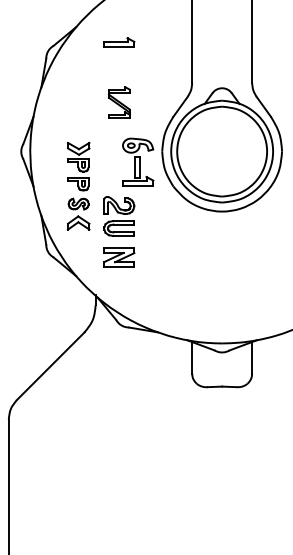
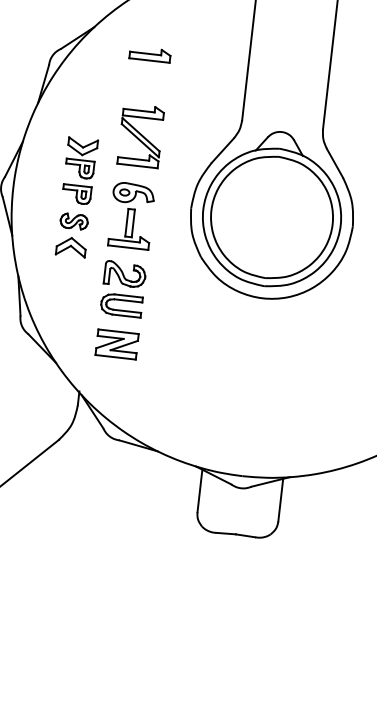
part: (119, 102) -> (141, 135), size x1.43
part: (138, 161) -> (132, 215), moved
part: (78, 185) -> (76, 196), moved

